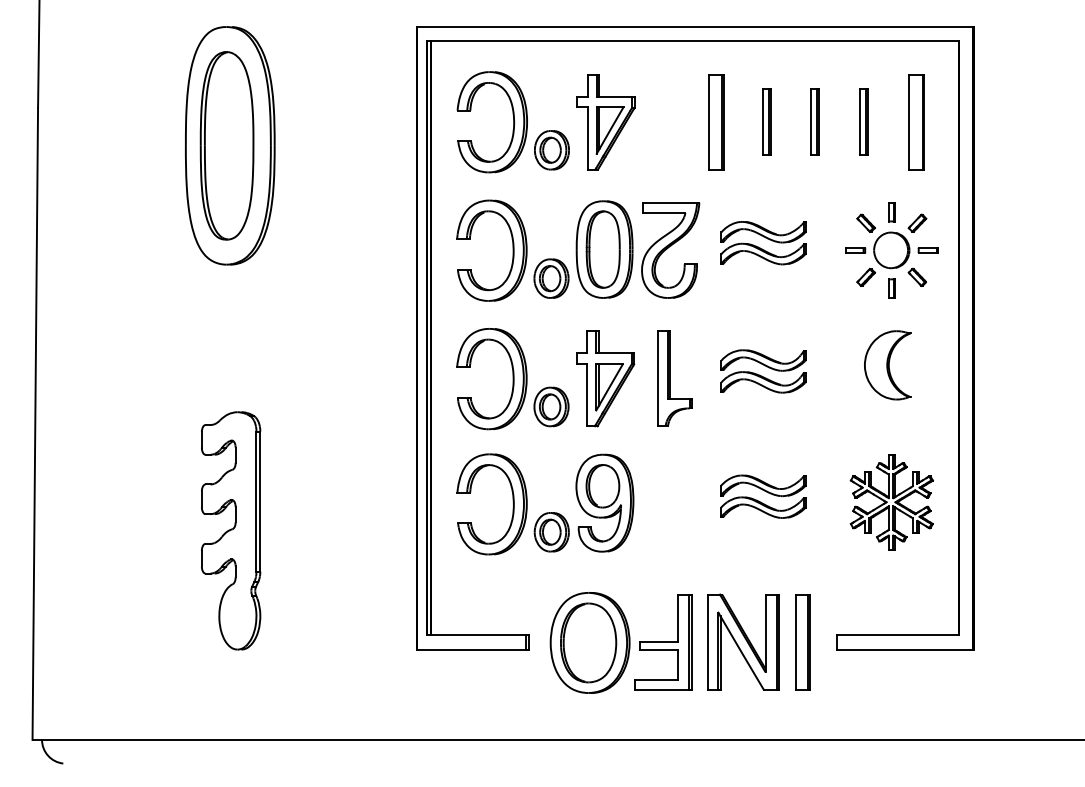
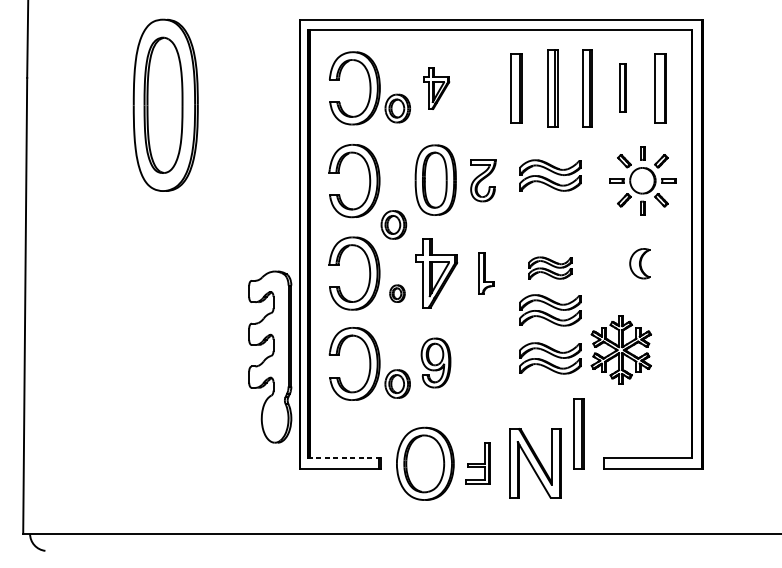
part: (766, 121) -> (552, 87), size x1.6
part: (814, 121) -> (587, 87), size x1.6
part: (605, 122) -> (436, 88), size x0.6
part: (670, 250) -> (483, 180), size x0.6
part: (551, 278) -> (393, 224), moved
part: (887, 365) -> (639, 263), size x0.6
part: (763, 371) -> (550, 268), size x0.7
part: (674, 378) -> (486, 273), size x0.6
part: (551, 406) -> (397, 293), size x0.6
part: (763, 430) -> (550, 310), added
part: (604, 502) -> (435, 362), size x0.7
part: (891, 502) -> (621, 350), moved
part: (231, 530) -> (270, 356), moved
line: (477, 635) -> (344, 458), solid -> dashed
part: (663, 642) -> (478, 463), size x0.6
part: (802, 642) -> (578, 434), moved

